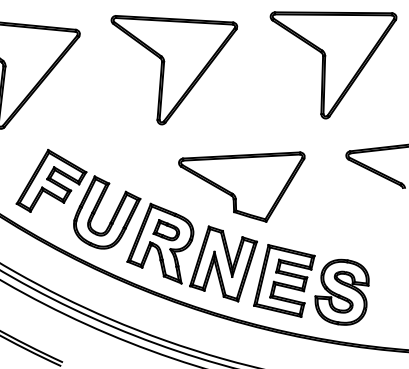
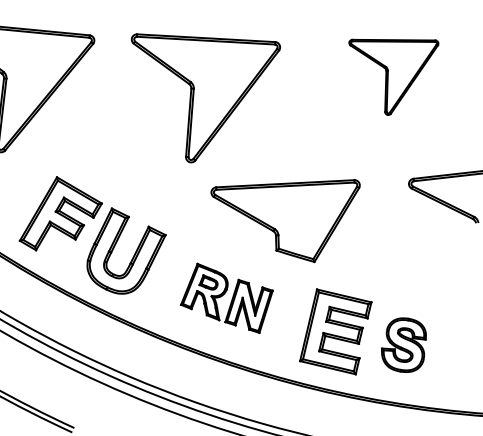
part: (333, 65) -> (393, 77), size x0.6
part: (174, 70) -> (206, 98), moved
part: (191, 252) -> (226, 298), size x0.6
part: (341, 291) -> (403, 344), size x0.7

